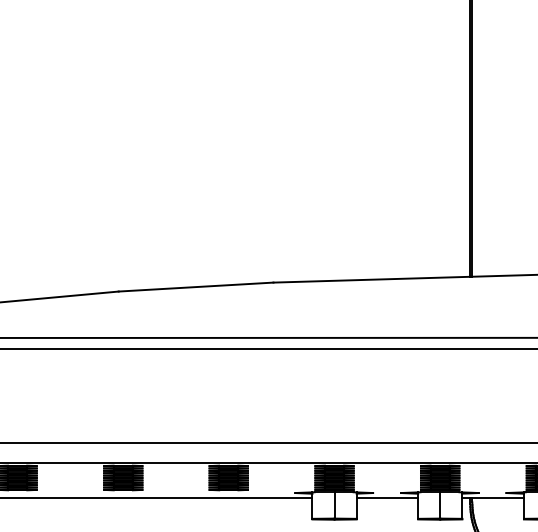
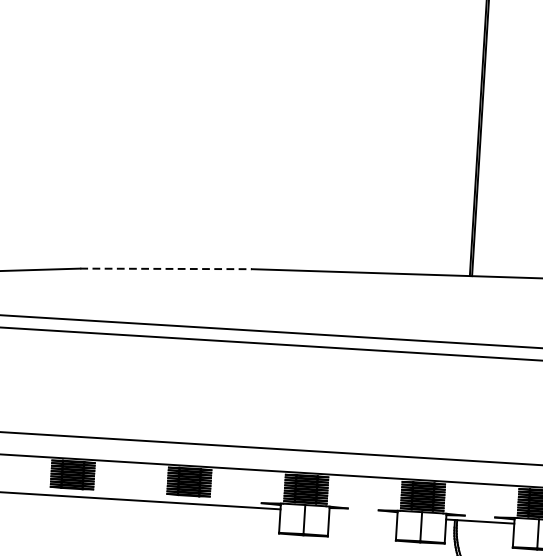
line: (196, 287) -> (166, 269), solid -> dashed
line: (387, 497) -> (363, 514), removed

